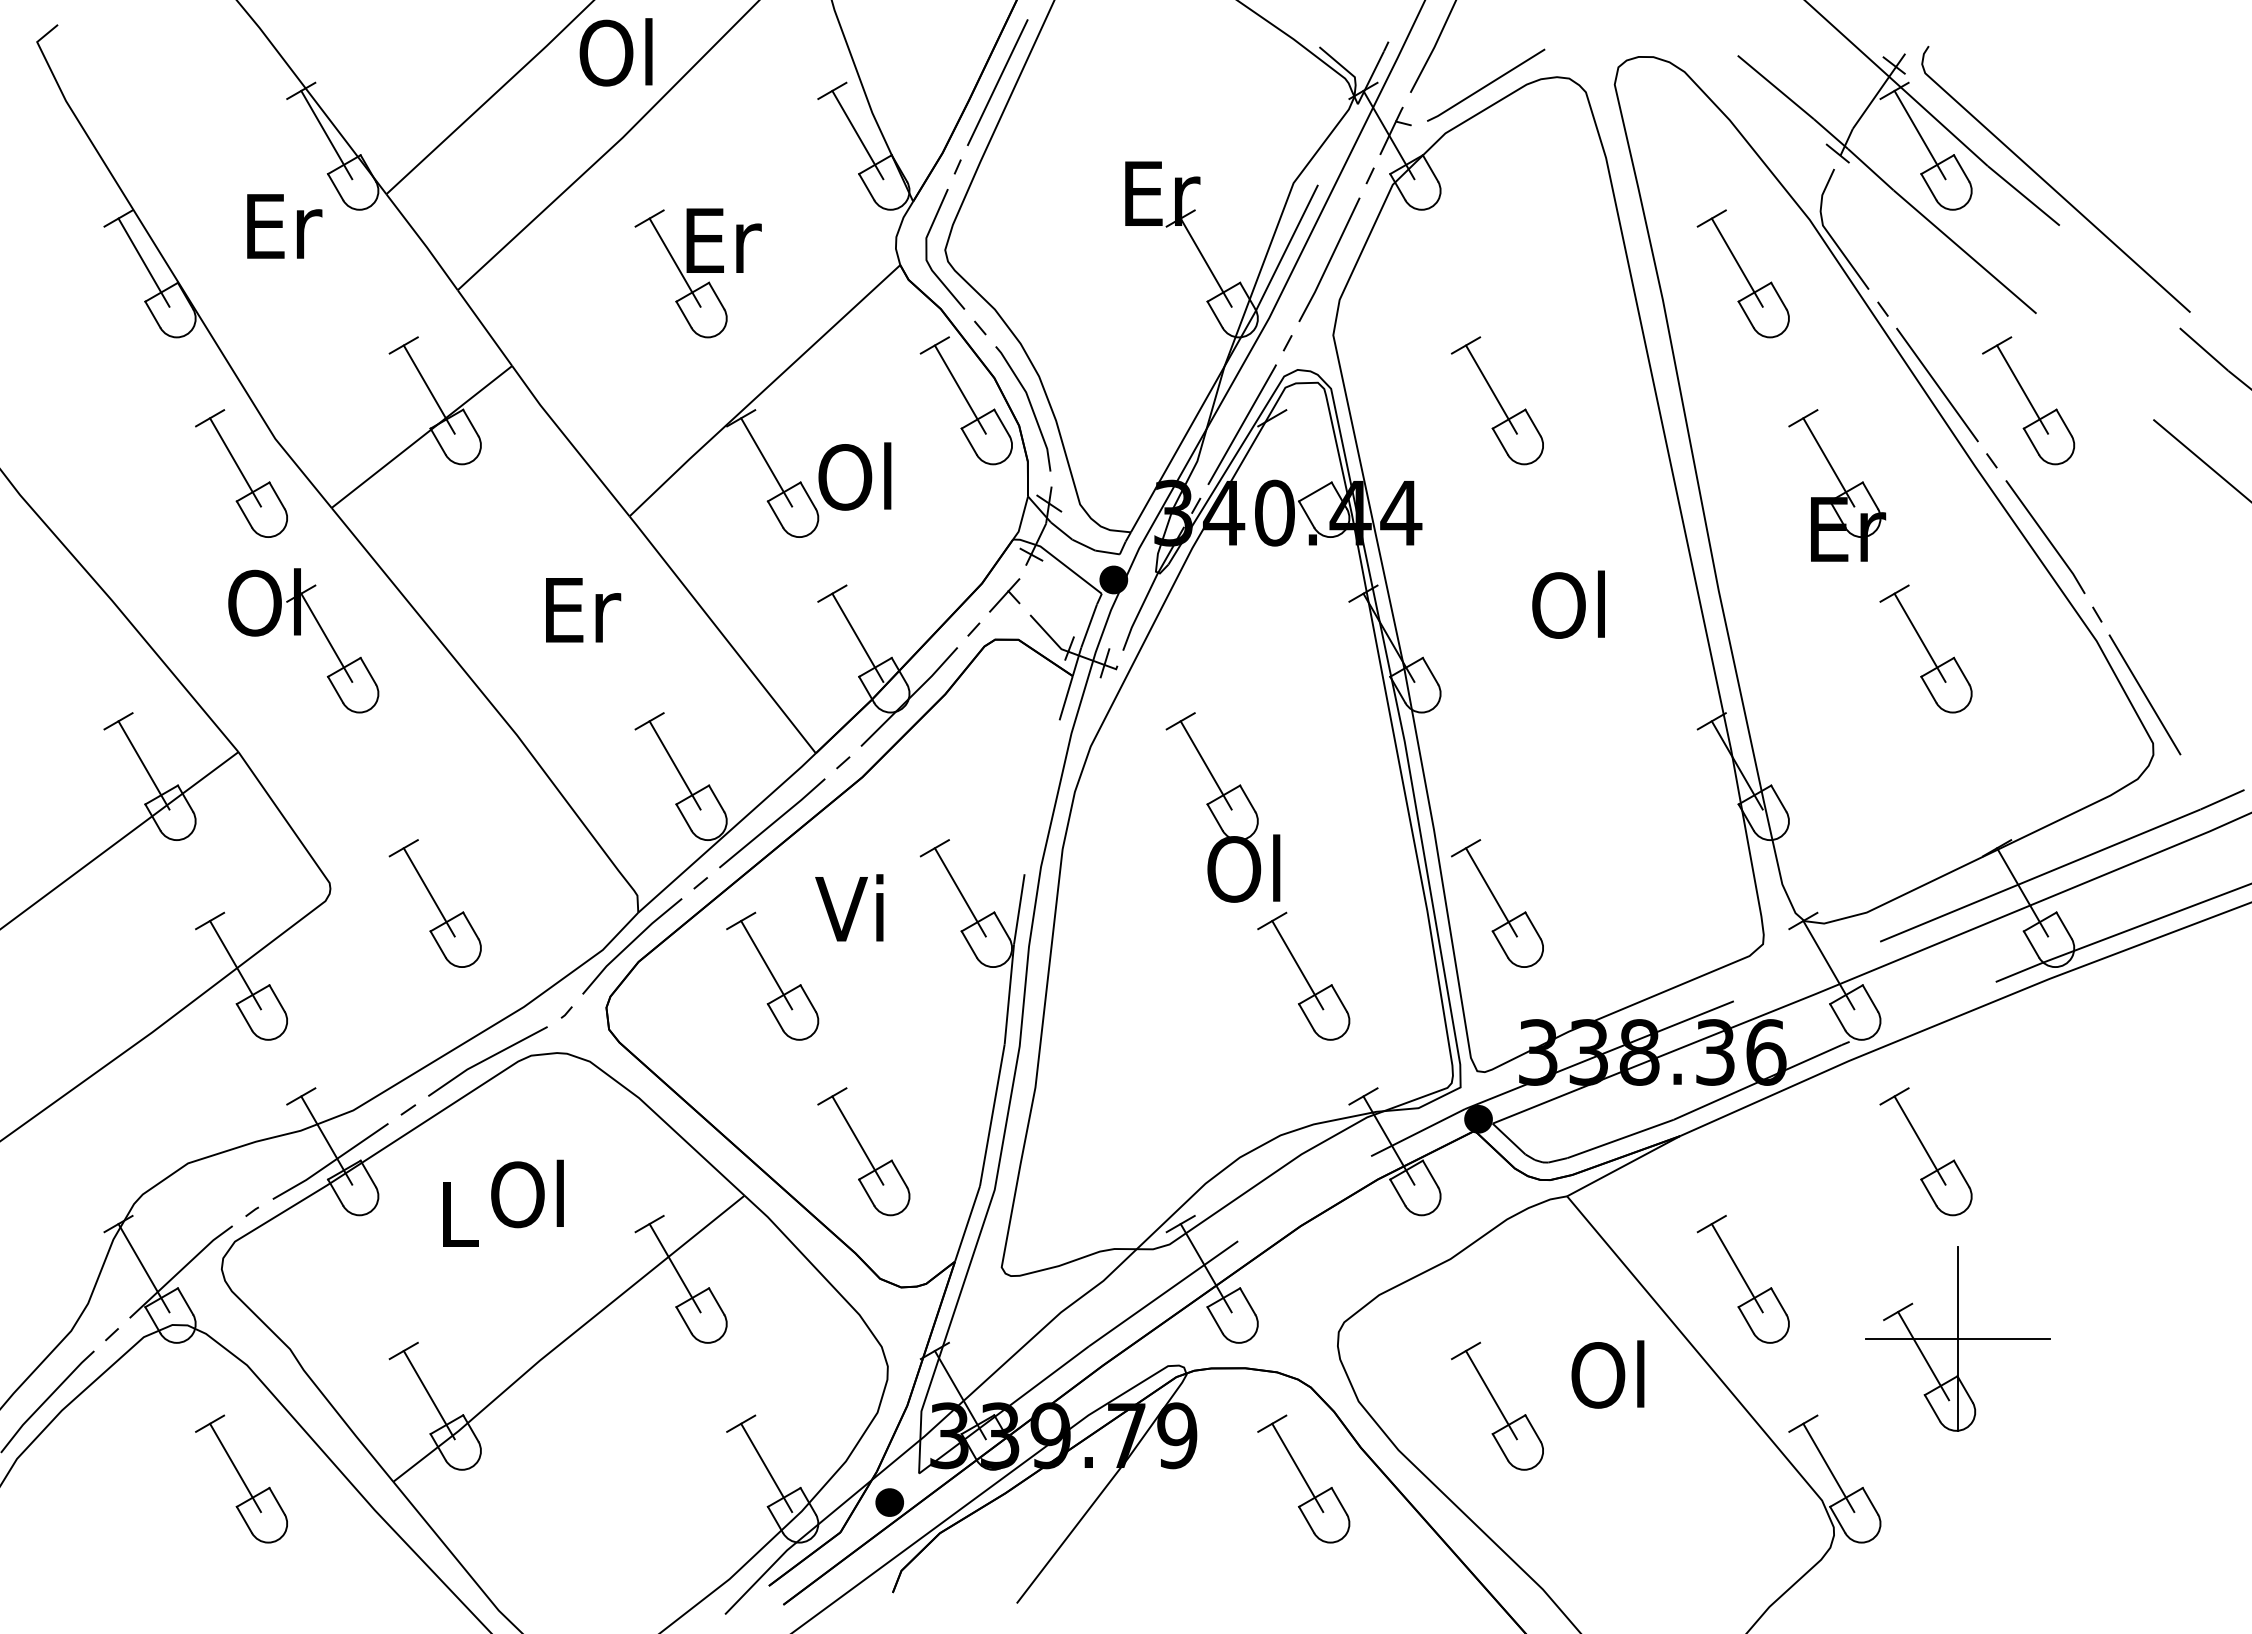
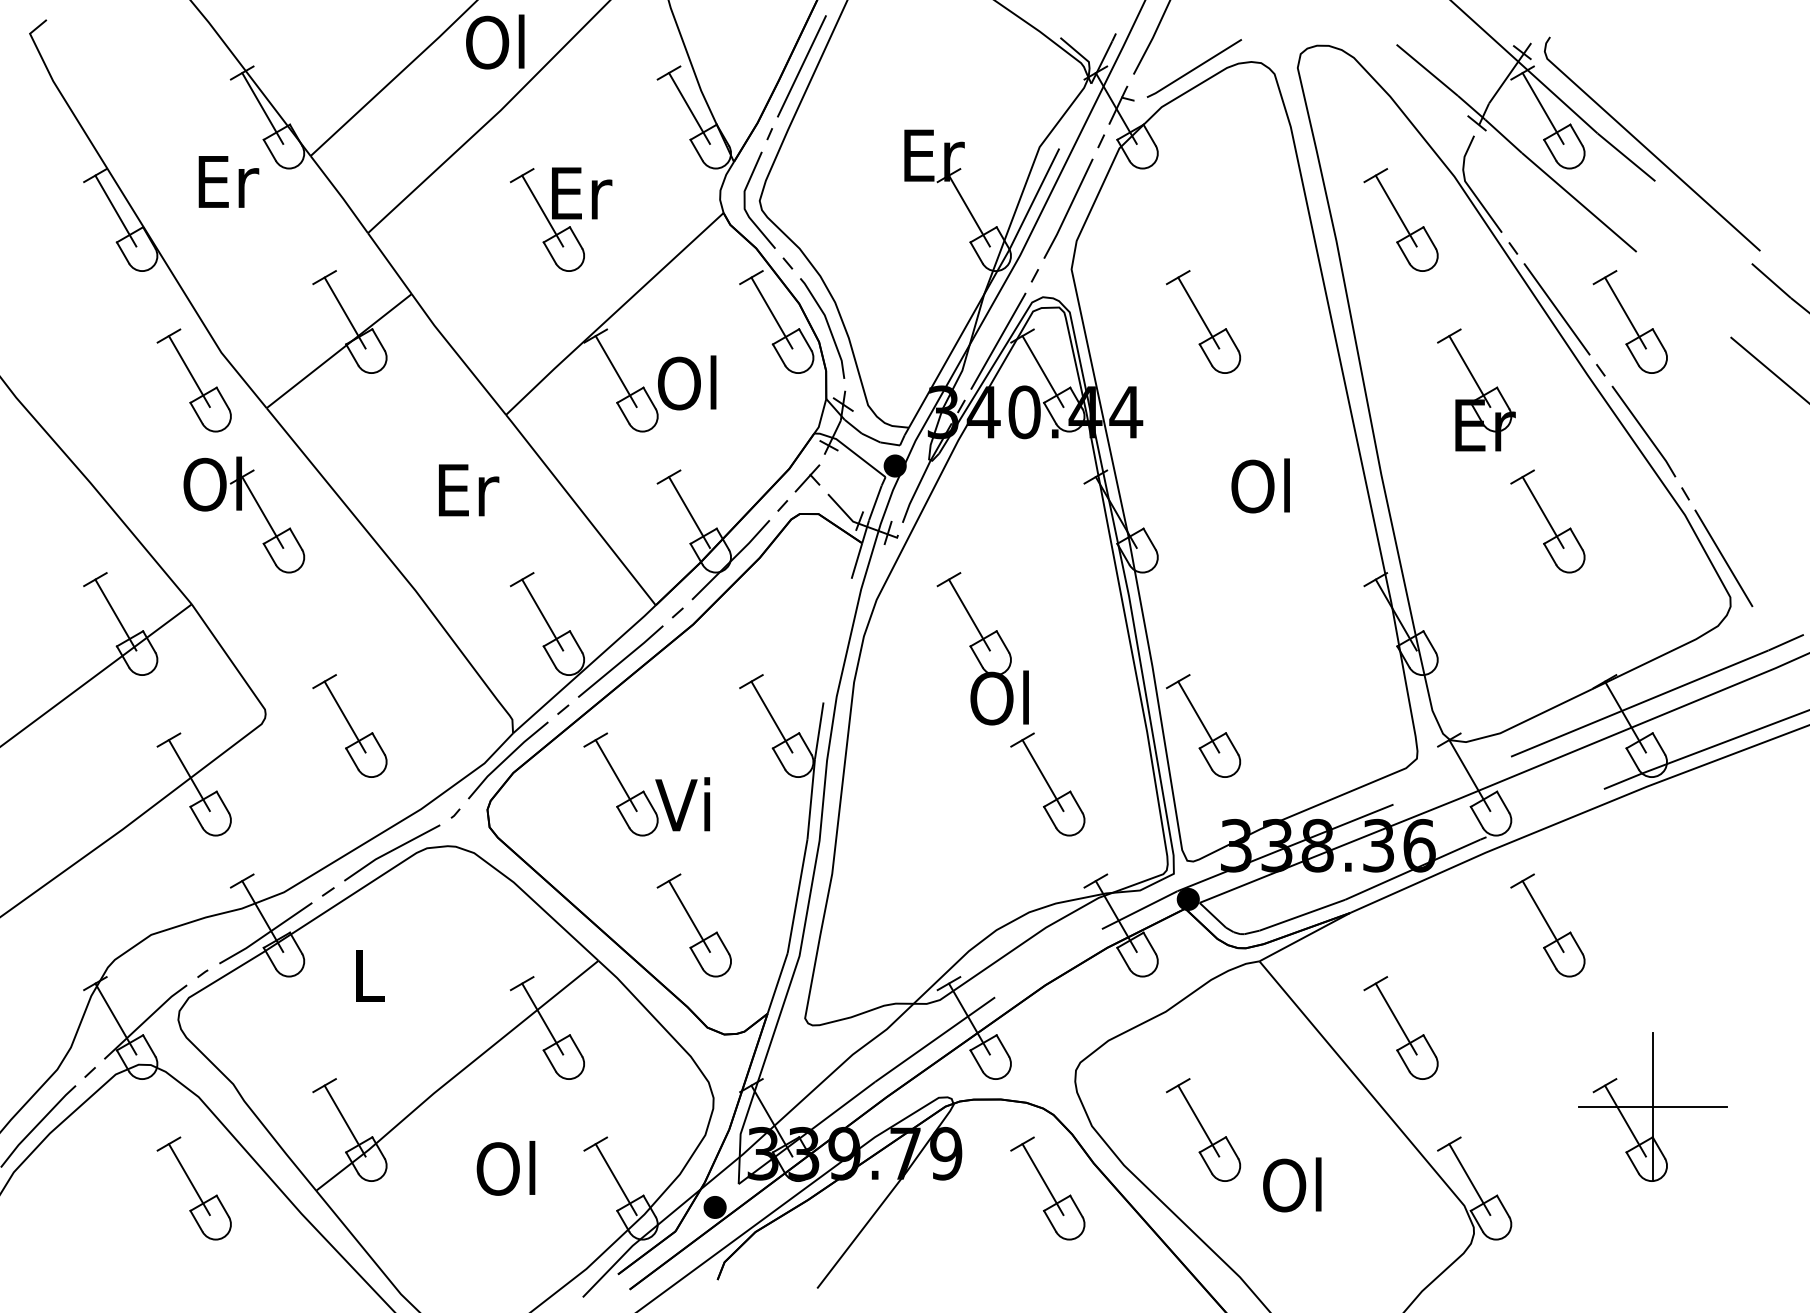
line: (1297, 462) -> (1042, 371), added
text: (849, 907) -> (682, 803), moved
text: (527, 1193) -> (506, 1167), moved
part: (1957, 1338) -> (1652, 1106), moved
text: (1607, 1374) -> (1291, 1184), moved

